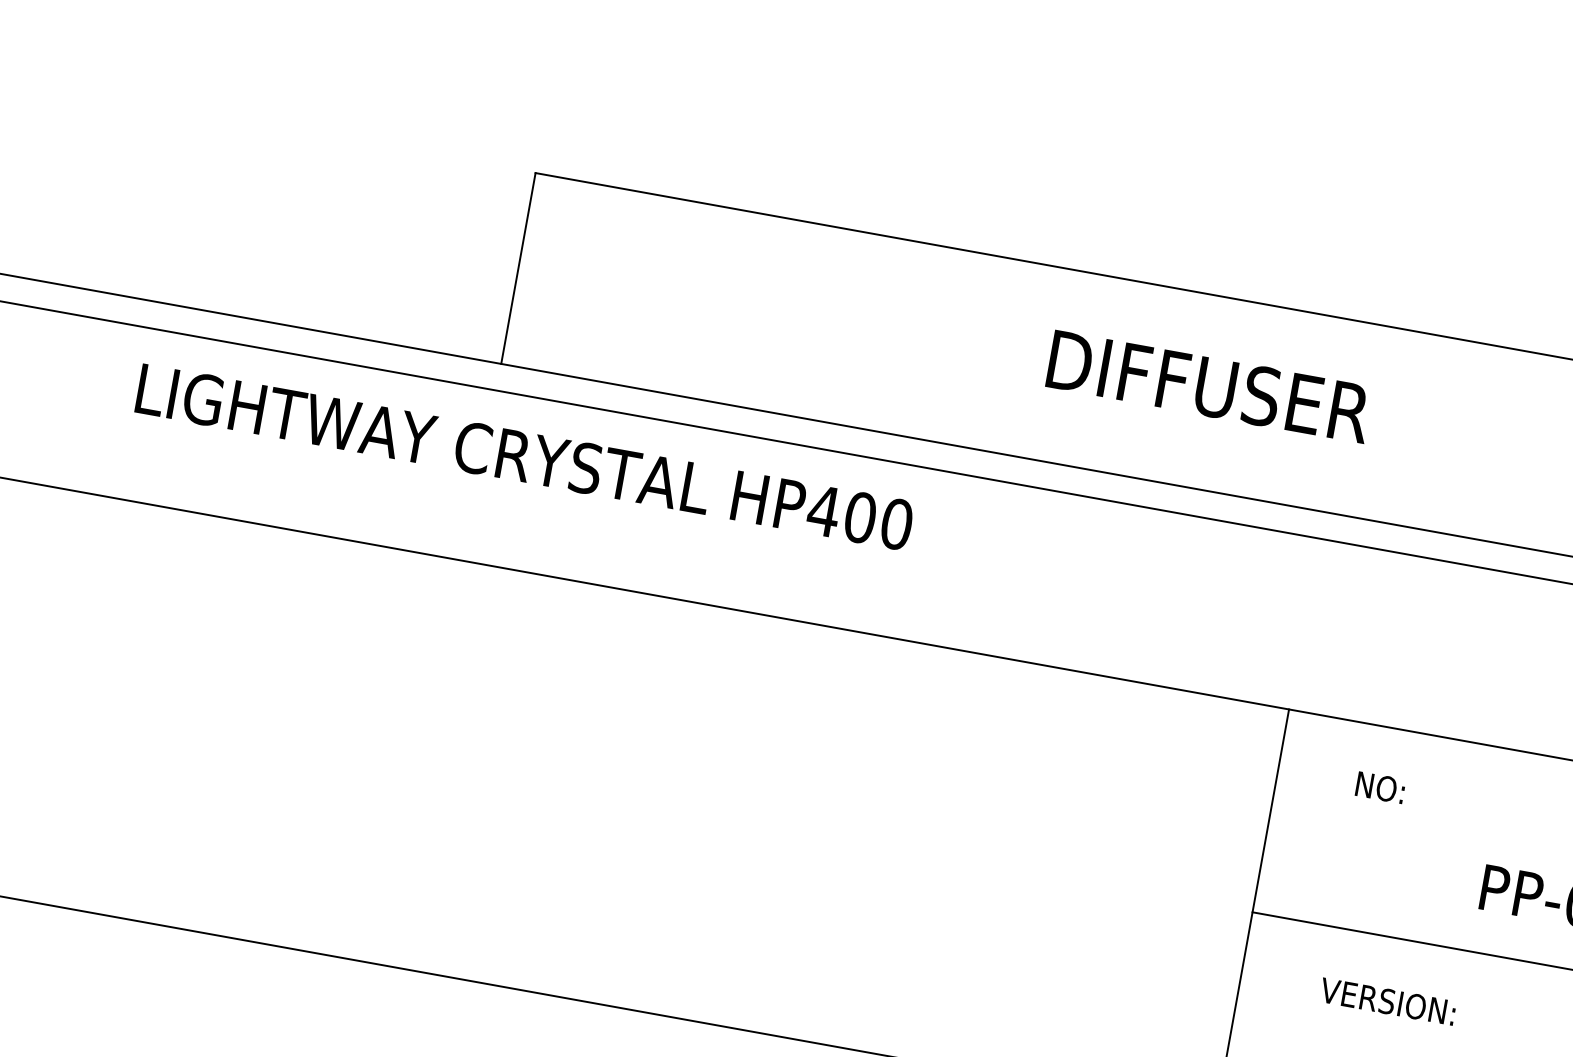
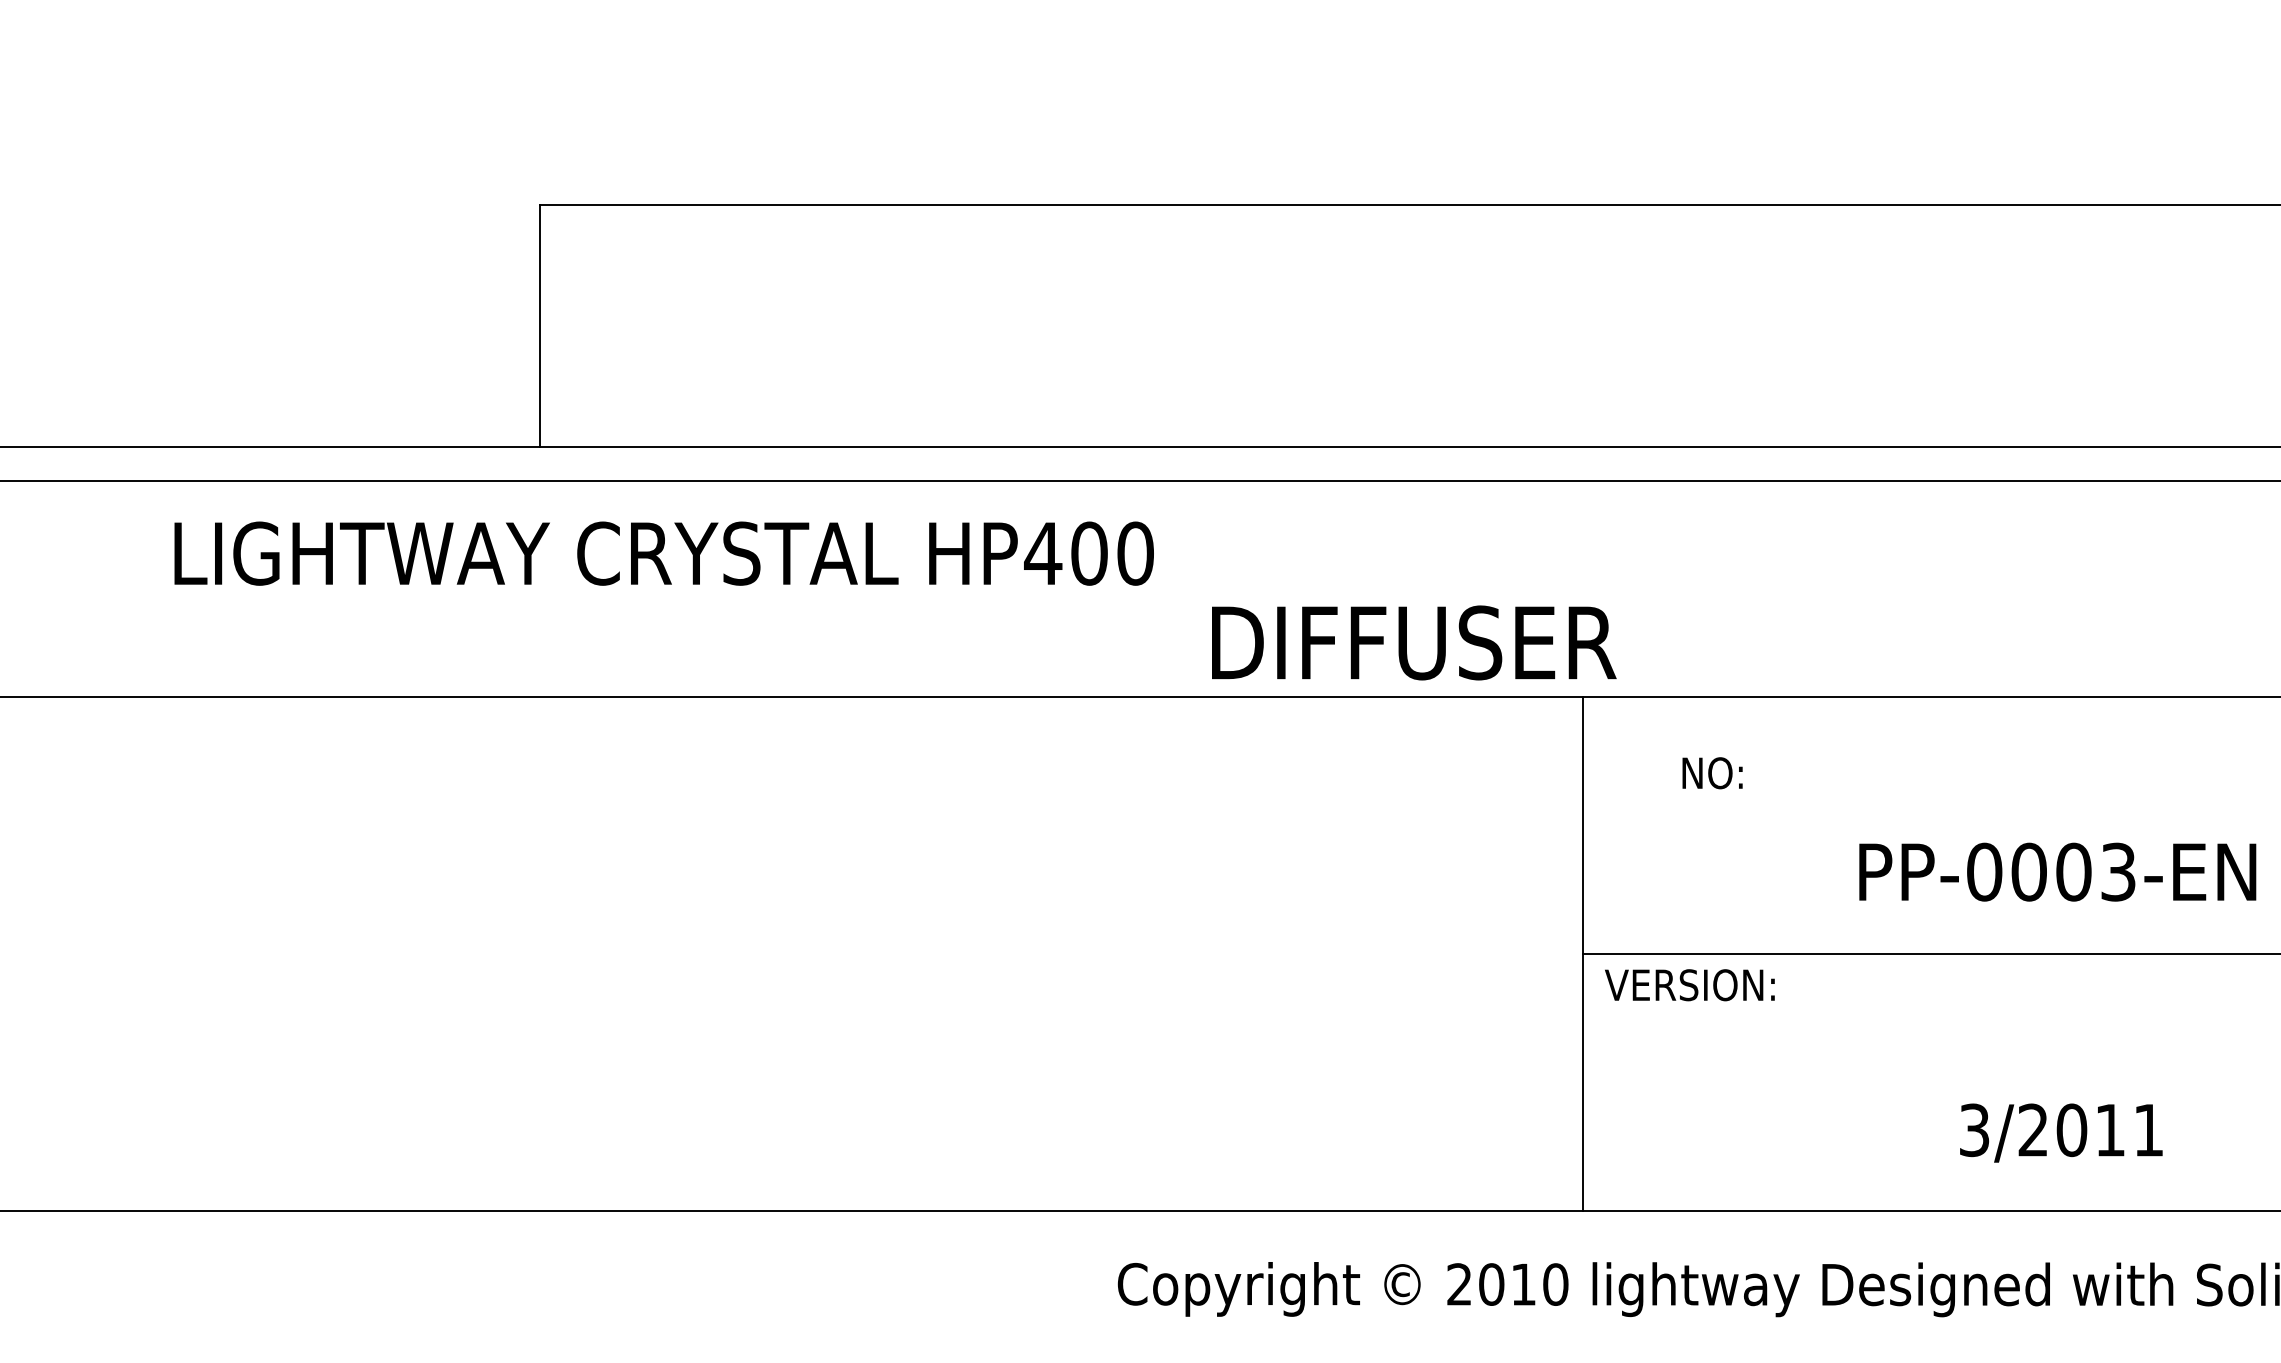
text: (1209, 386) -> (1414, 642), moved
text: (524, 457) -> (663, 553), moved
text: (1387, 1001) -> (1689, 985), moved

